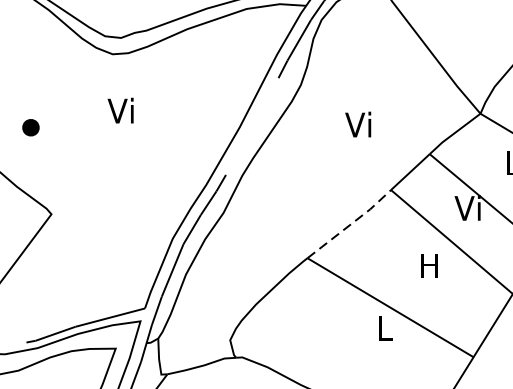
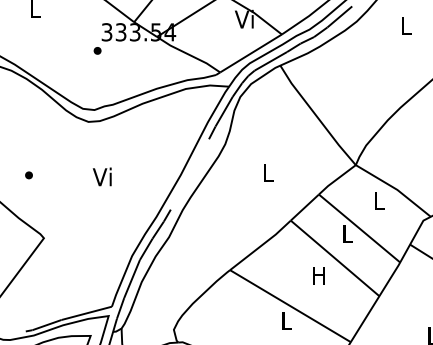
text: (119, 110) -> (101, 176), moved
text: (357, 123) -> (266, 172), Vi -> L
part: (30, 127) -> (28, 175), size x0.62
text: (467, 207) -> (346, 233), Vi -> L
line: (350, 224) -> (261, 245), dashed -> solid

